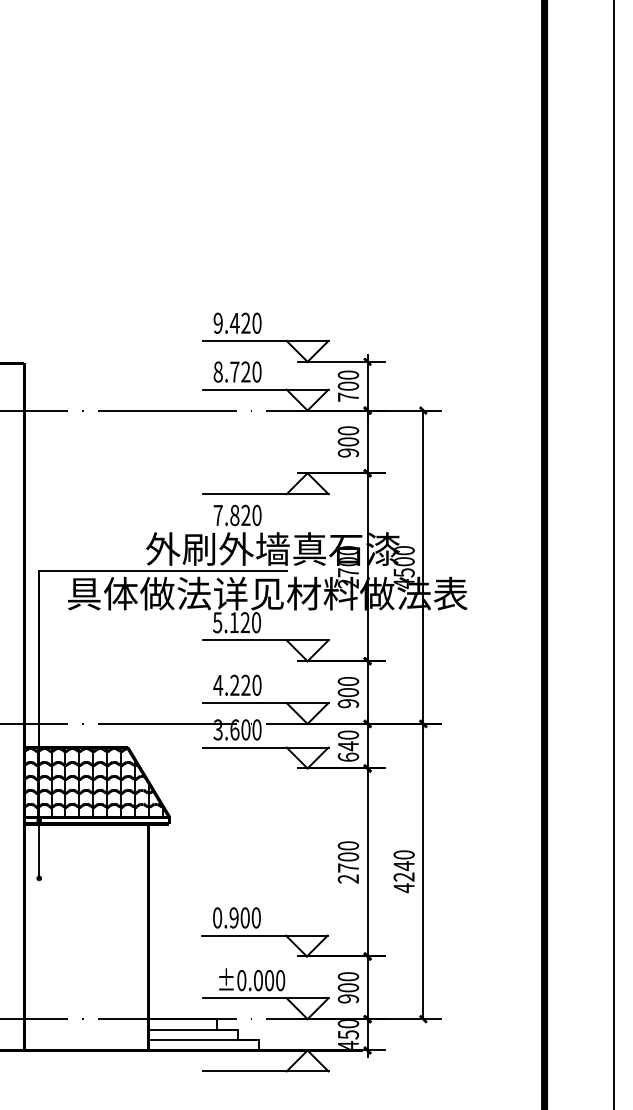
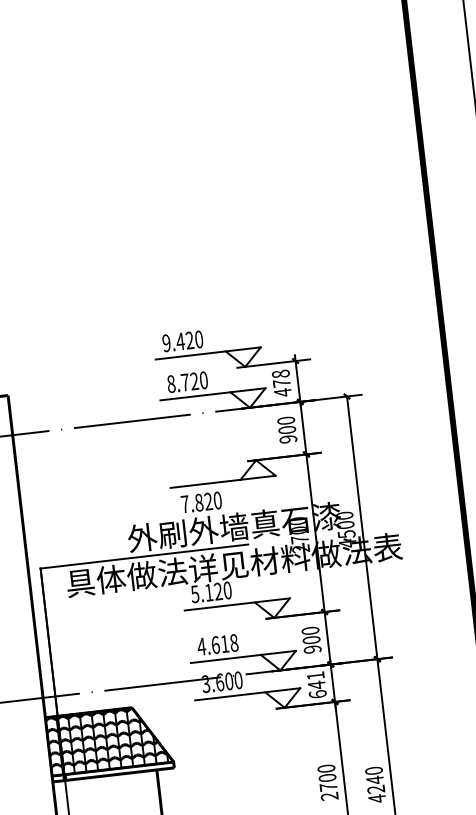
text: (348, 386) -> (281, 383), 700 -> 478
text: (245, 684) -> (224, 643), 4.220 -> 4.618
text: (348, 734) -> (315, 675), 640 -> 641

